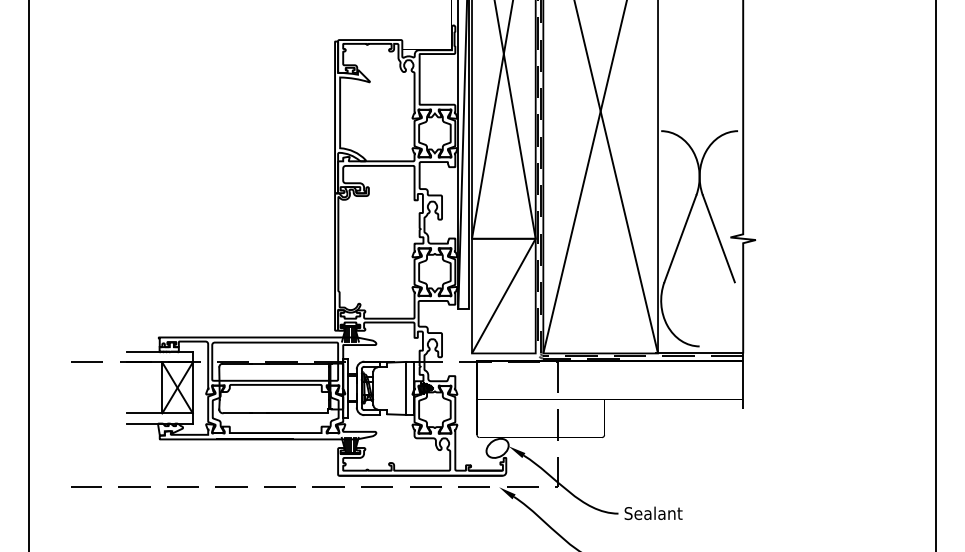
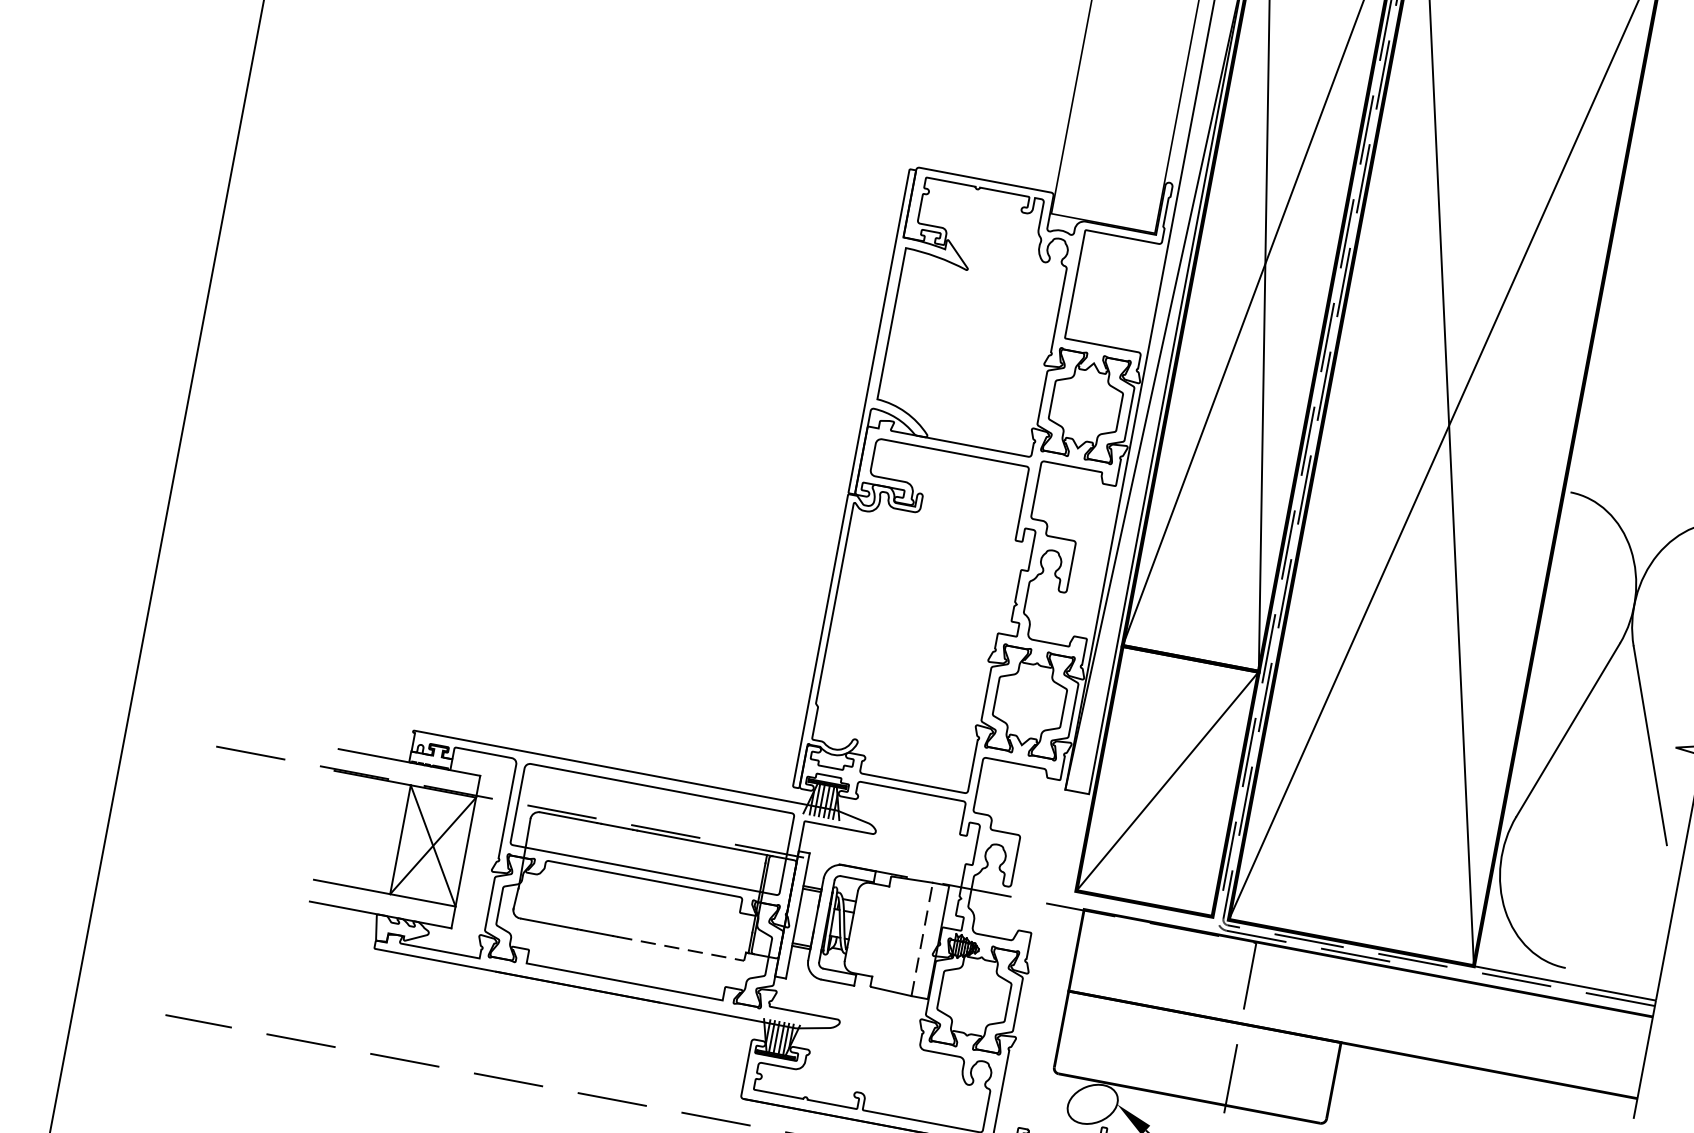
line: (406, 387) -> (922, 937), solid -> dashed
line: (298, 413) -> (681, 949), solid -> dashed

